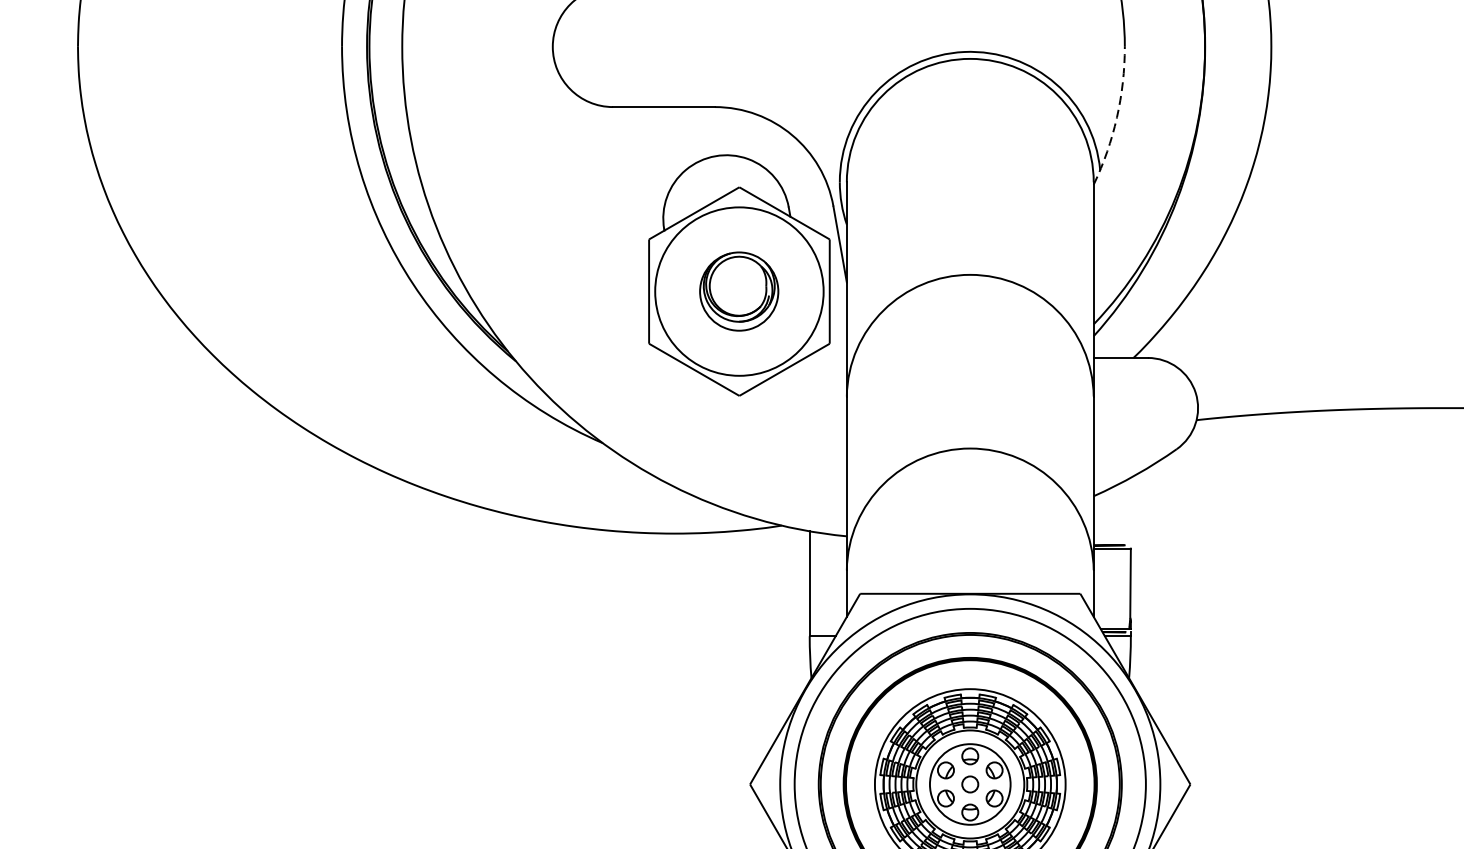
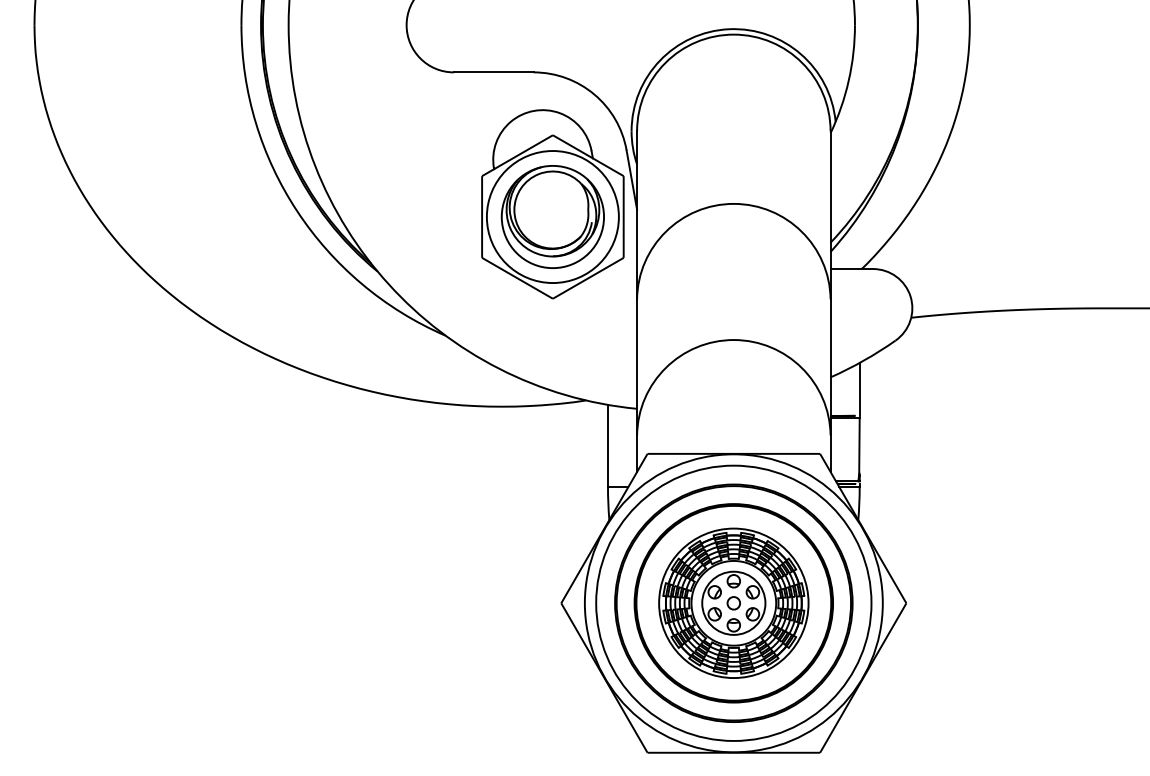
arc: (1116, 117) -> (848, 80), dashed -> solid
part: (738, 290) -> (552, 216), size x1.67
line: (1130, 510) -> (859, 388), added

